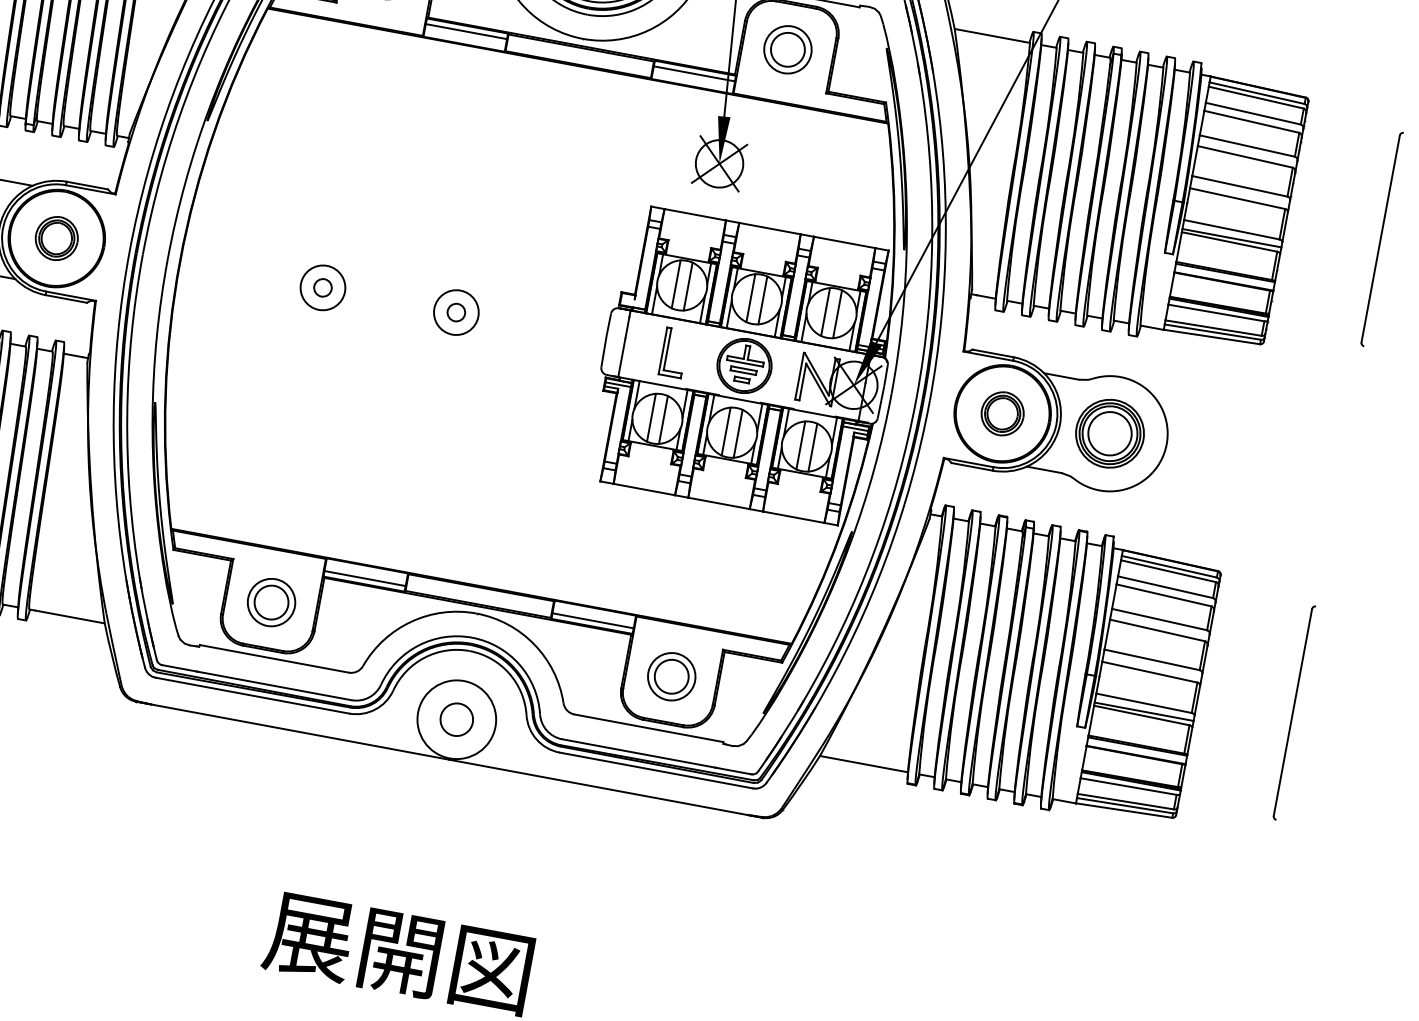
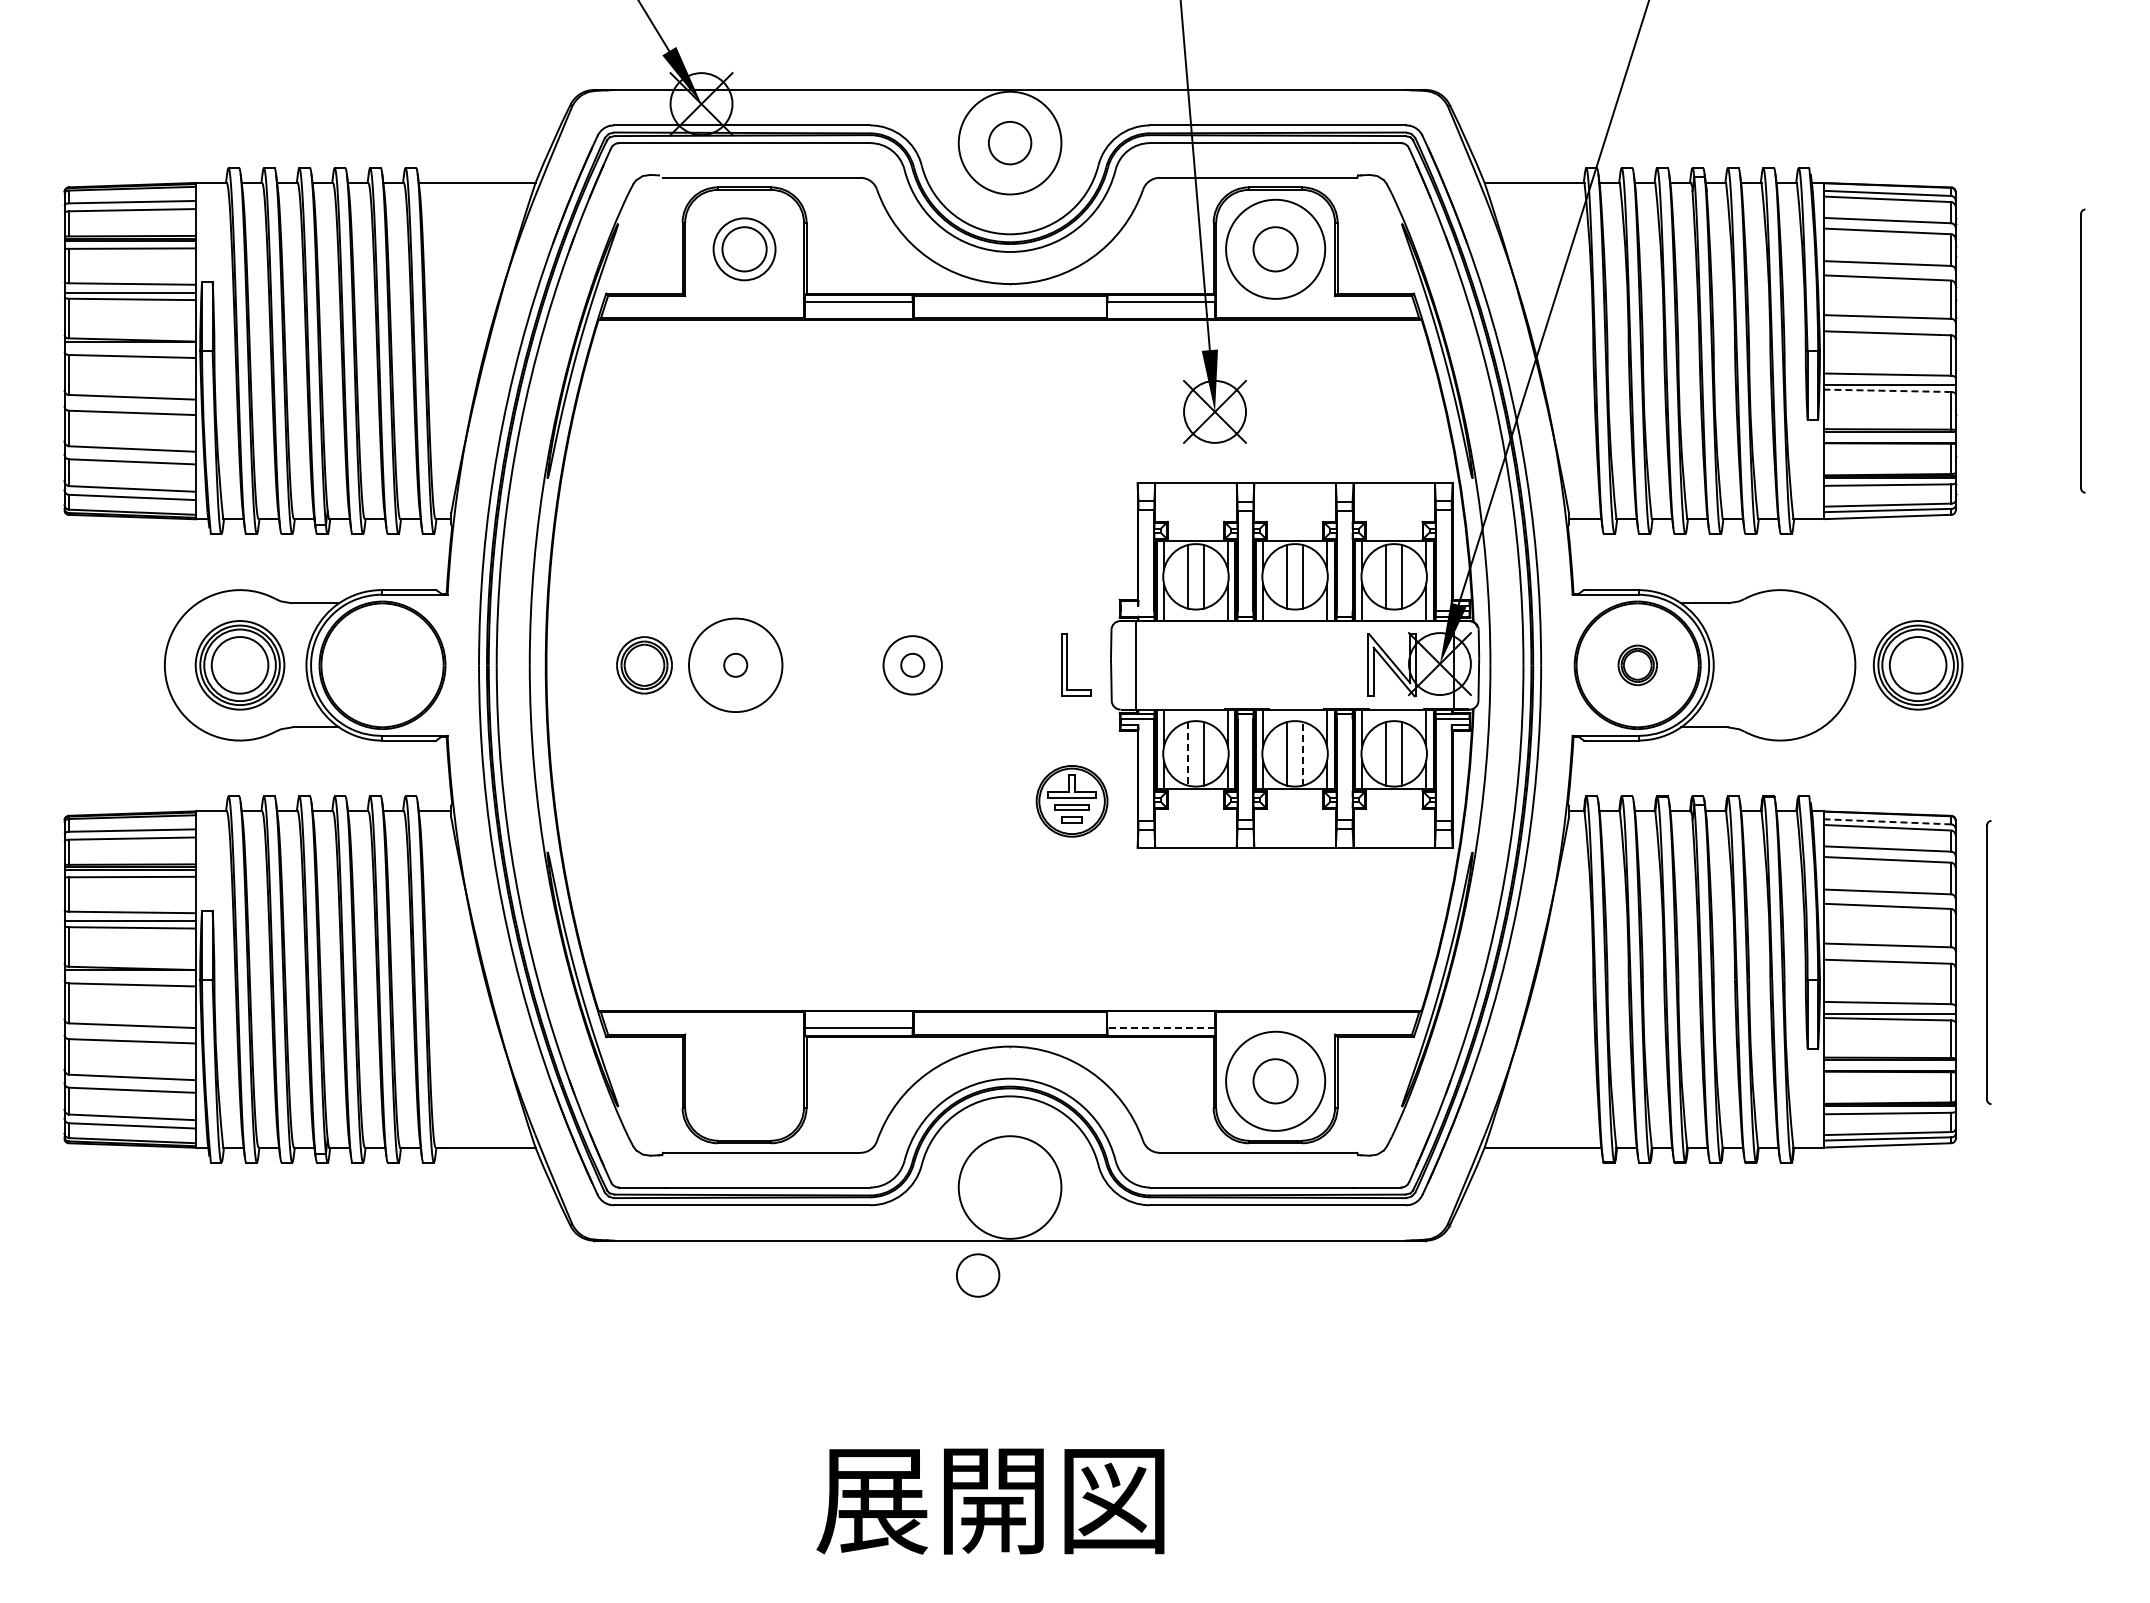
circle: (787, 49) -> (1275, 249), size x1.6
part: (56, 238) -> (644, 665), moved
line: (1229, 241) -> (1887, 390), solid -> dashed
circle: (322, 287) -> (735, 665), size x1.6
part: (667, 351) -> (1067, 664), moved
part: (744, 366) -> (1071, 801), moved
part: (1002, 413) -> (1637, 665), size x0.7
line: (651, 417) -> (1188, 753), solid -> dashed
line: (738, 433) -> (1303, 753), solid -> dashed
part: (1109, 433) -> (1917, 665), moved
line: (1169, 566) -> (1887, 821), solid -> dashed
part: (271, 602) -> (744, 1081), removed
line: (593, 621) -> (1161, 1028), solid -> dashed
circle: (671, 676) -> (1275, 1081), size x1.6
part: (1293, 712) -> (1988, 962), moved
circle: (457, 719) -> (978, 1275), moved

